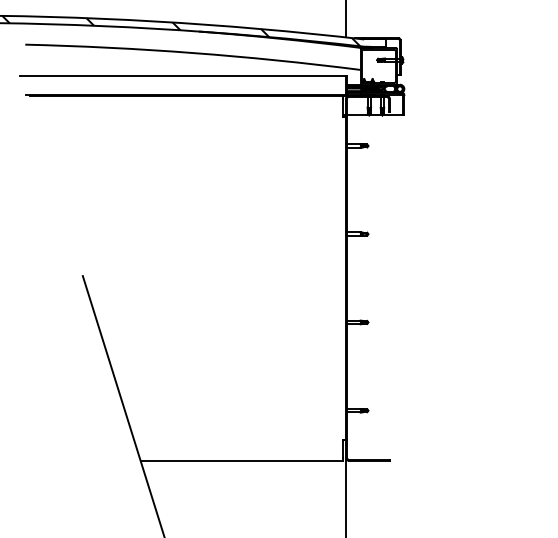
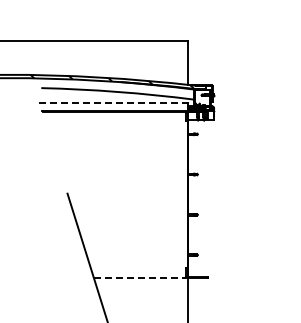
line: (183, 76) -> (113, 102), solid -> dashed
line: (242, 459) -> (140, 277), solid -> dashed

